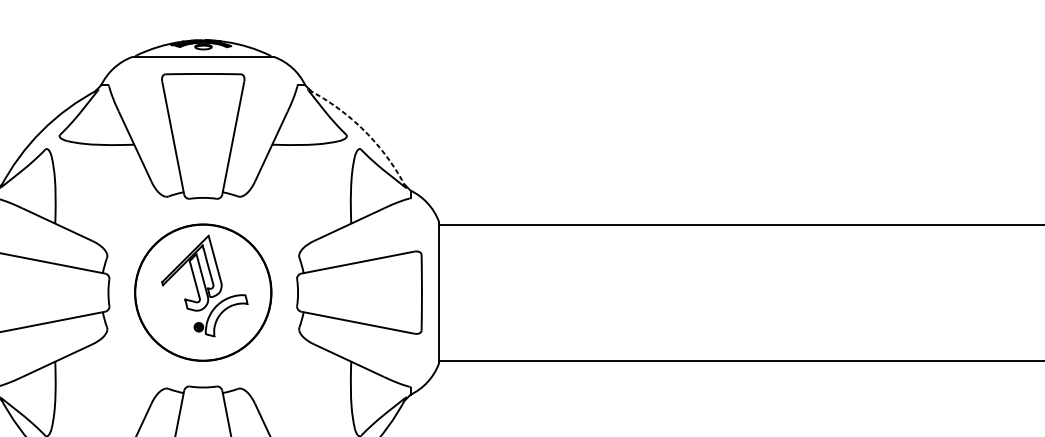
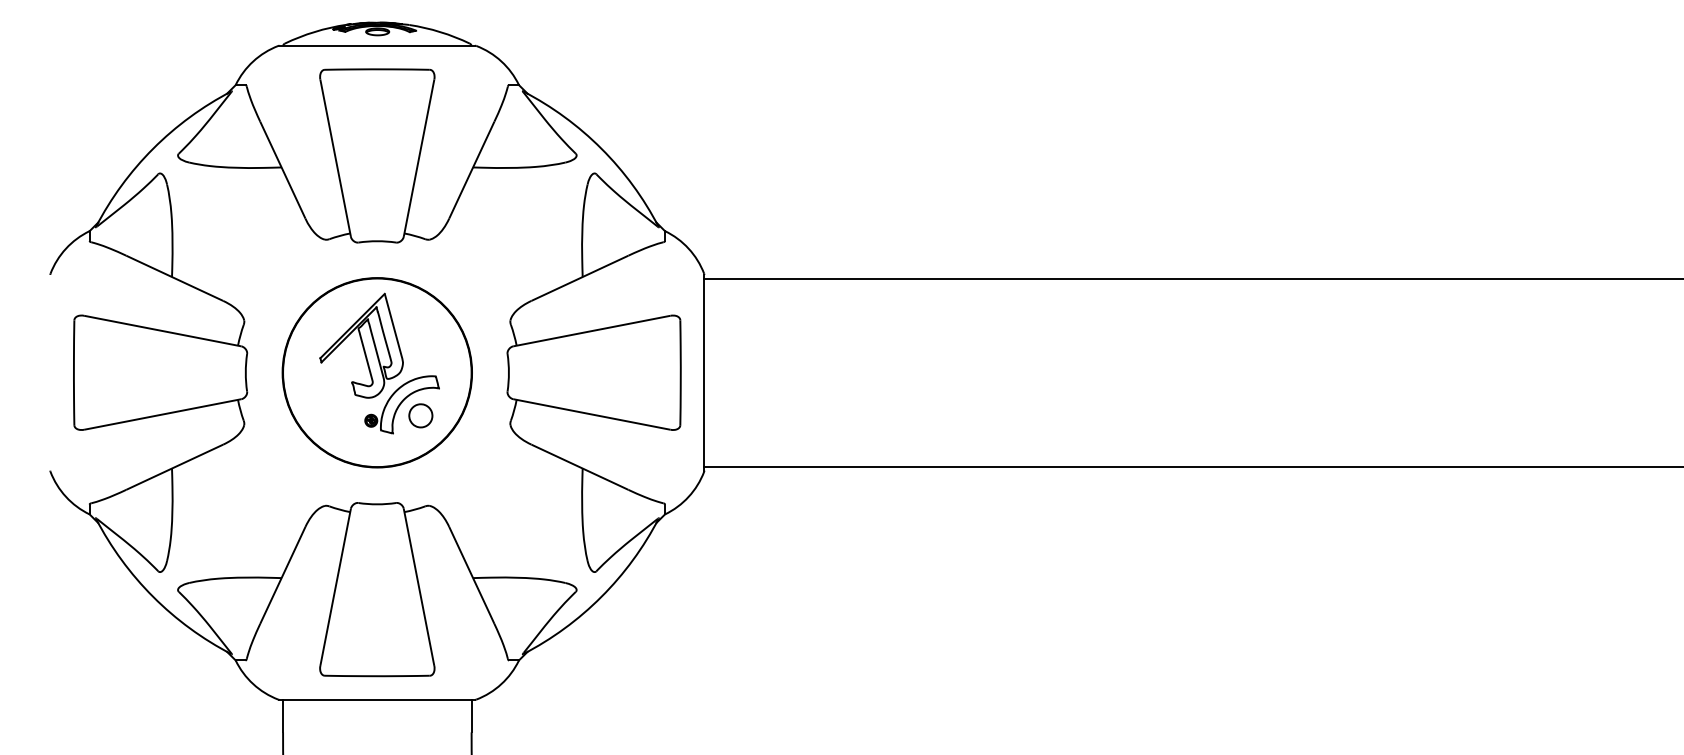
arc: (364, 131) -> (601, 148), dashed -> solid
part: (234, 323) -> (420, 415), added

